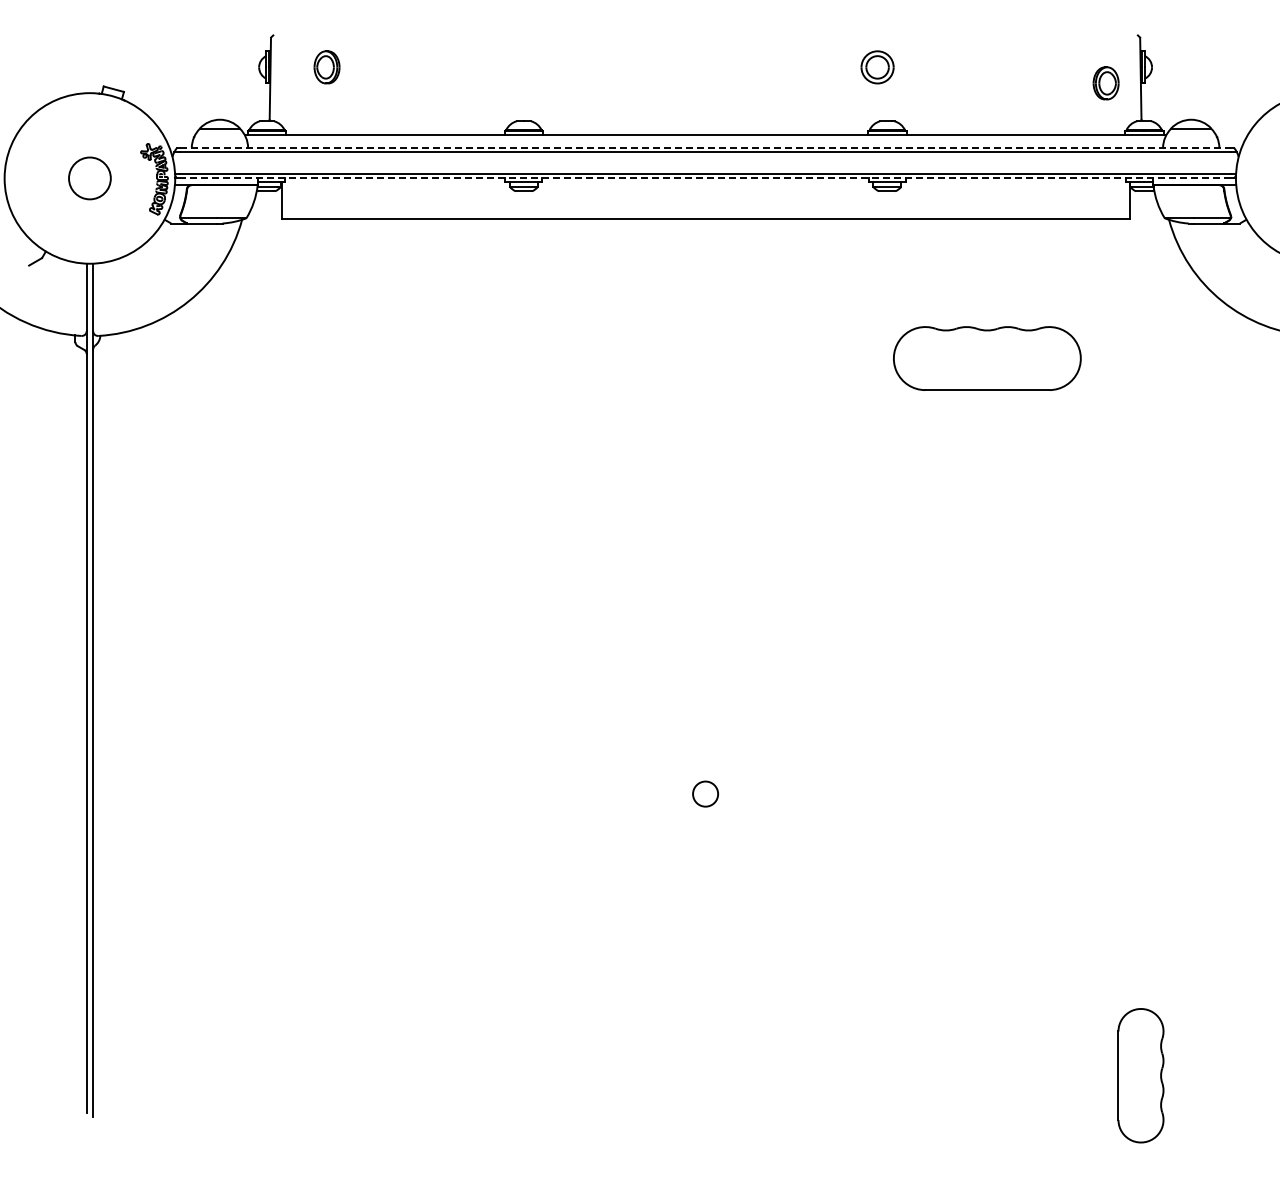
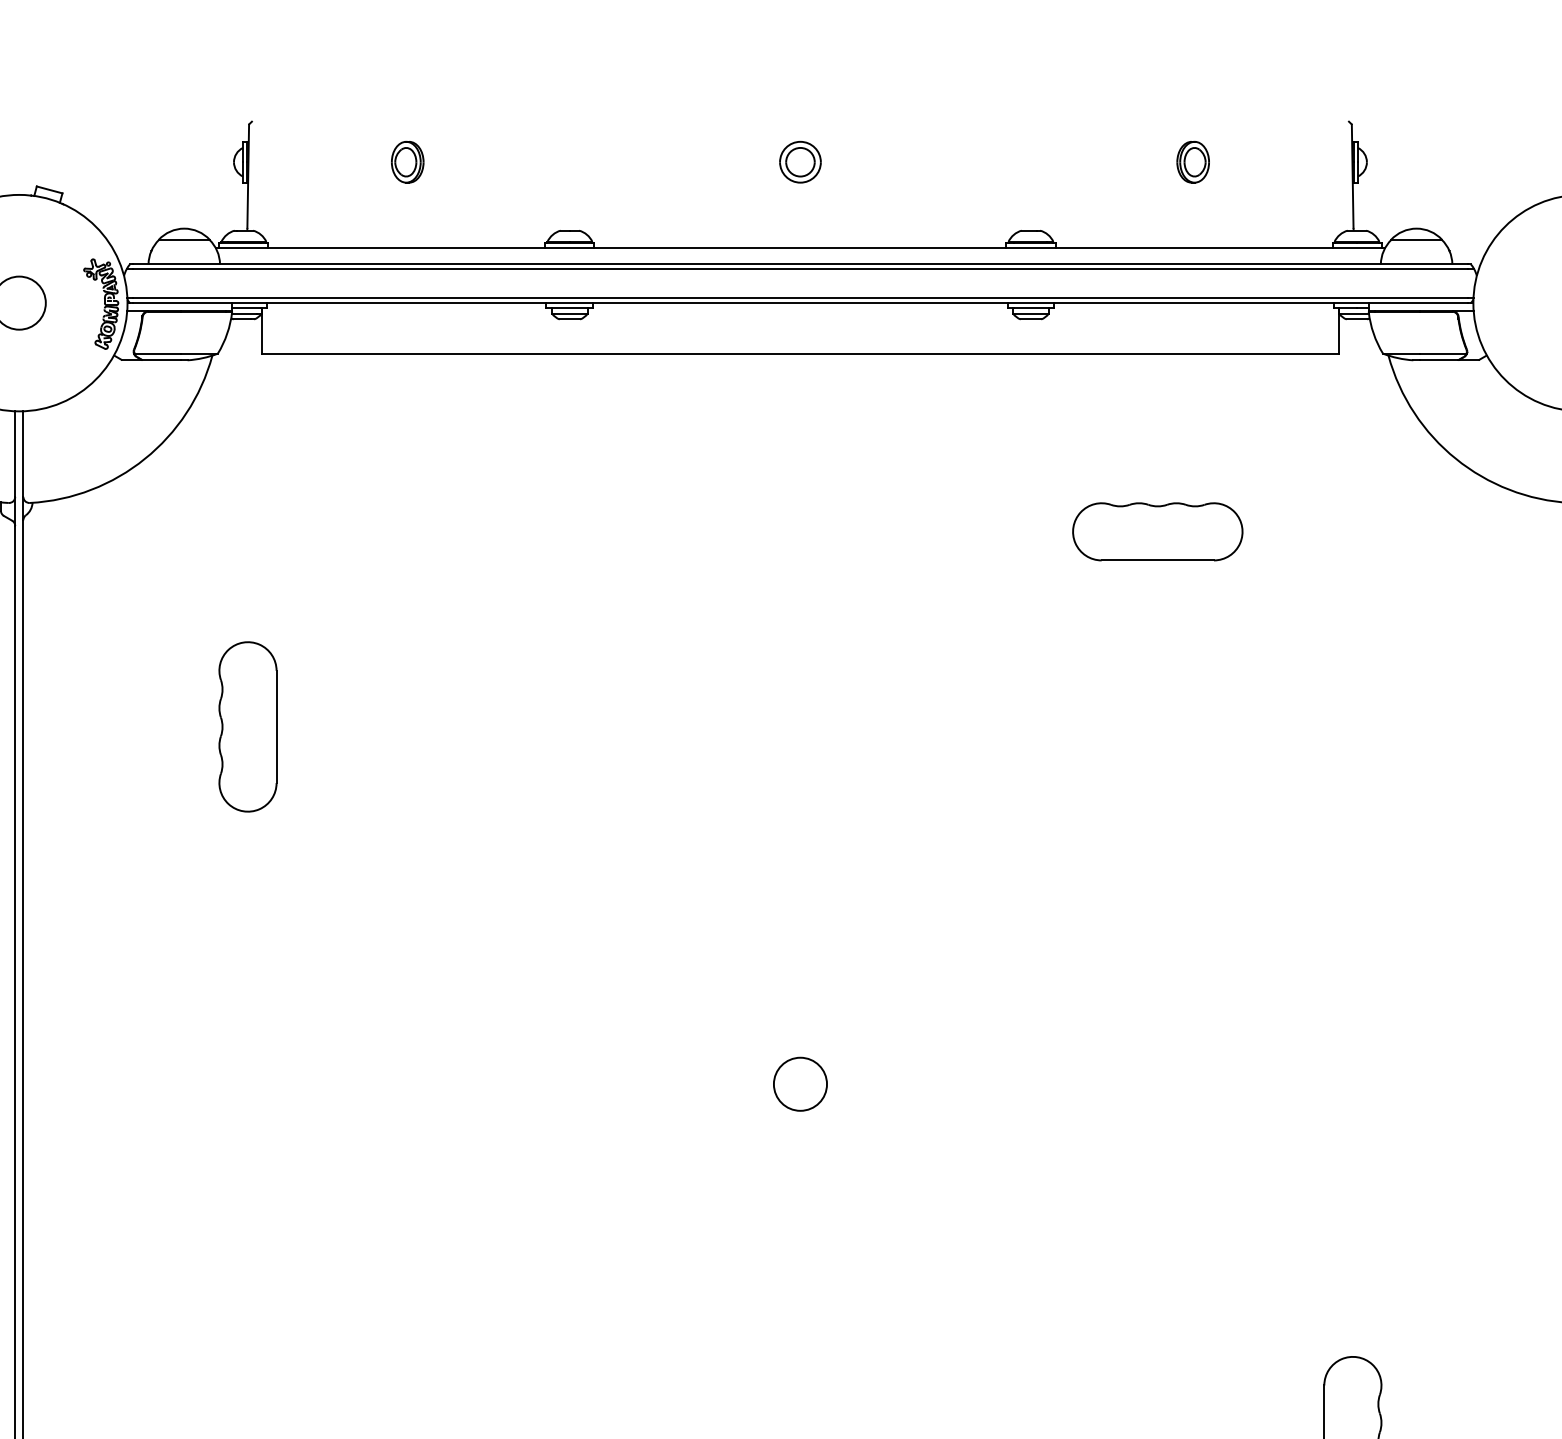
part: (326, 67) -> (407, 162), moved
part: (877, 67) -> (800, 162), moved
part: (1105, 83) -> (1192, 162), moved
line: (705, 147) -> (800, 263), dashed -> solid
line: (705, 178) -> (800, 303), dashed -> solid
part: (986, 358) -> (1156, 531), size x0.71
part: (269, 512) -> (247, 726), added
circle: (705, 794) -> (800, 1084), size x1.67

